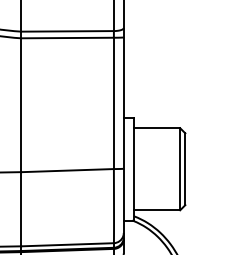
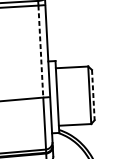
line: (113, 103) -> (40, 51), solid -> dashed
line: (185, 169) -> (93, 95), solid -> dashed

